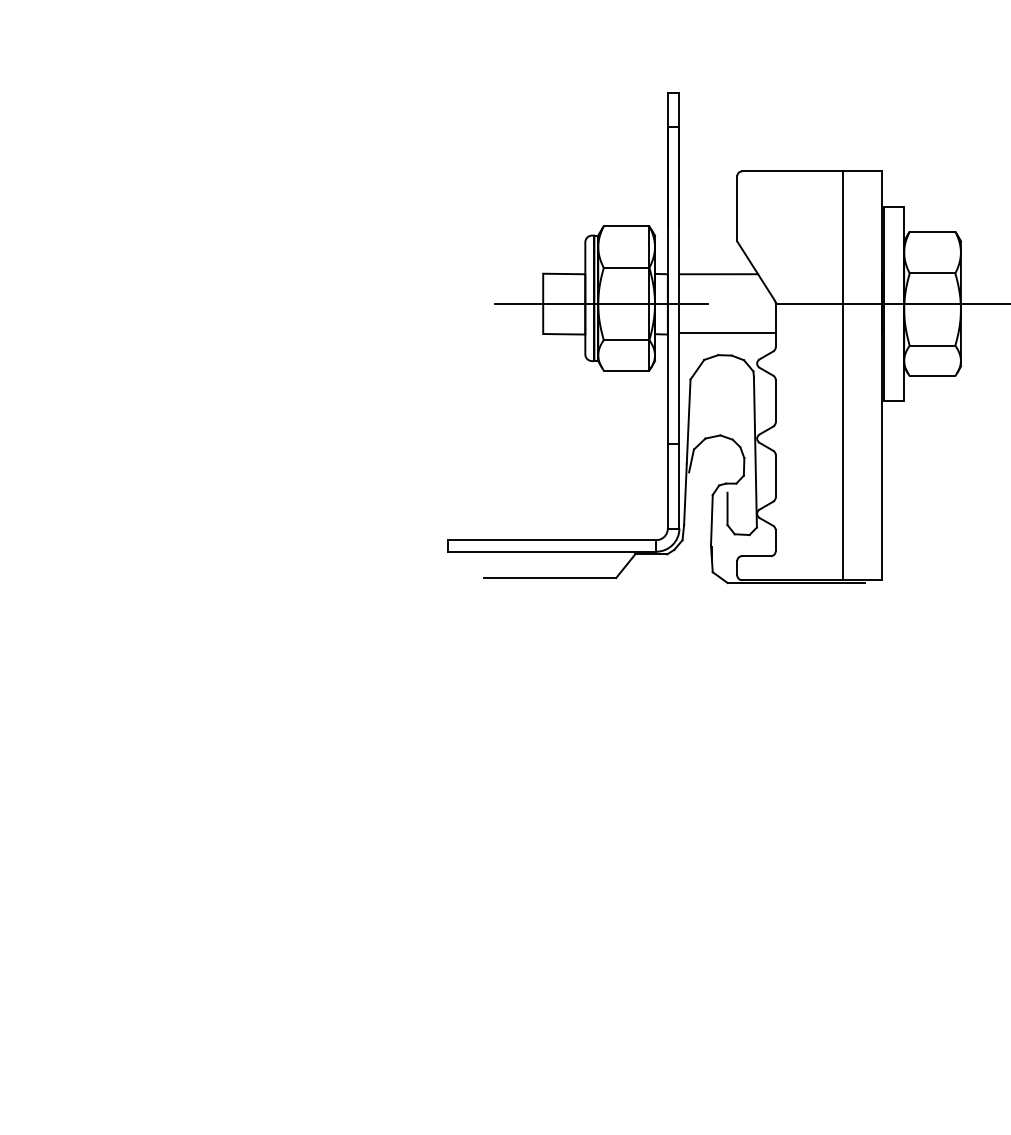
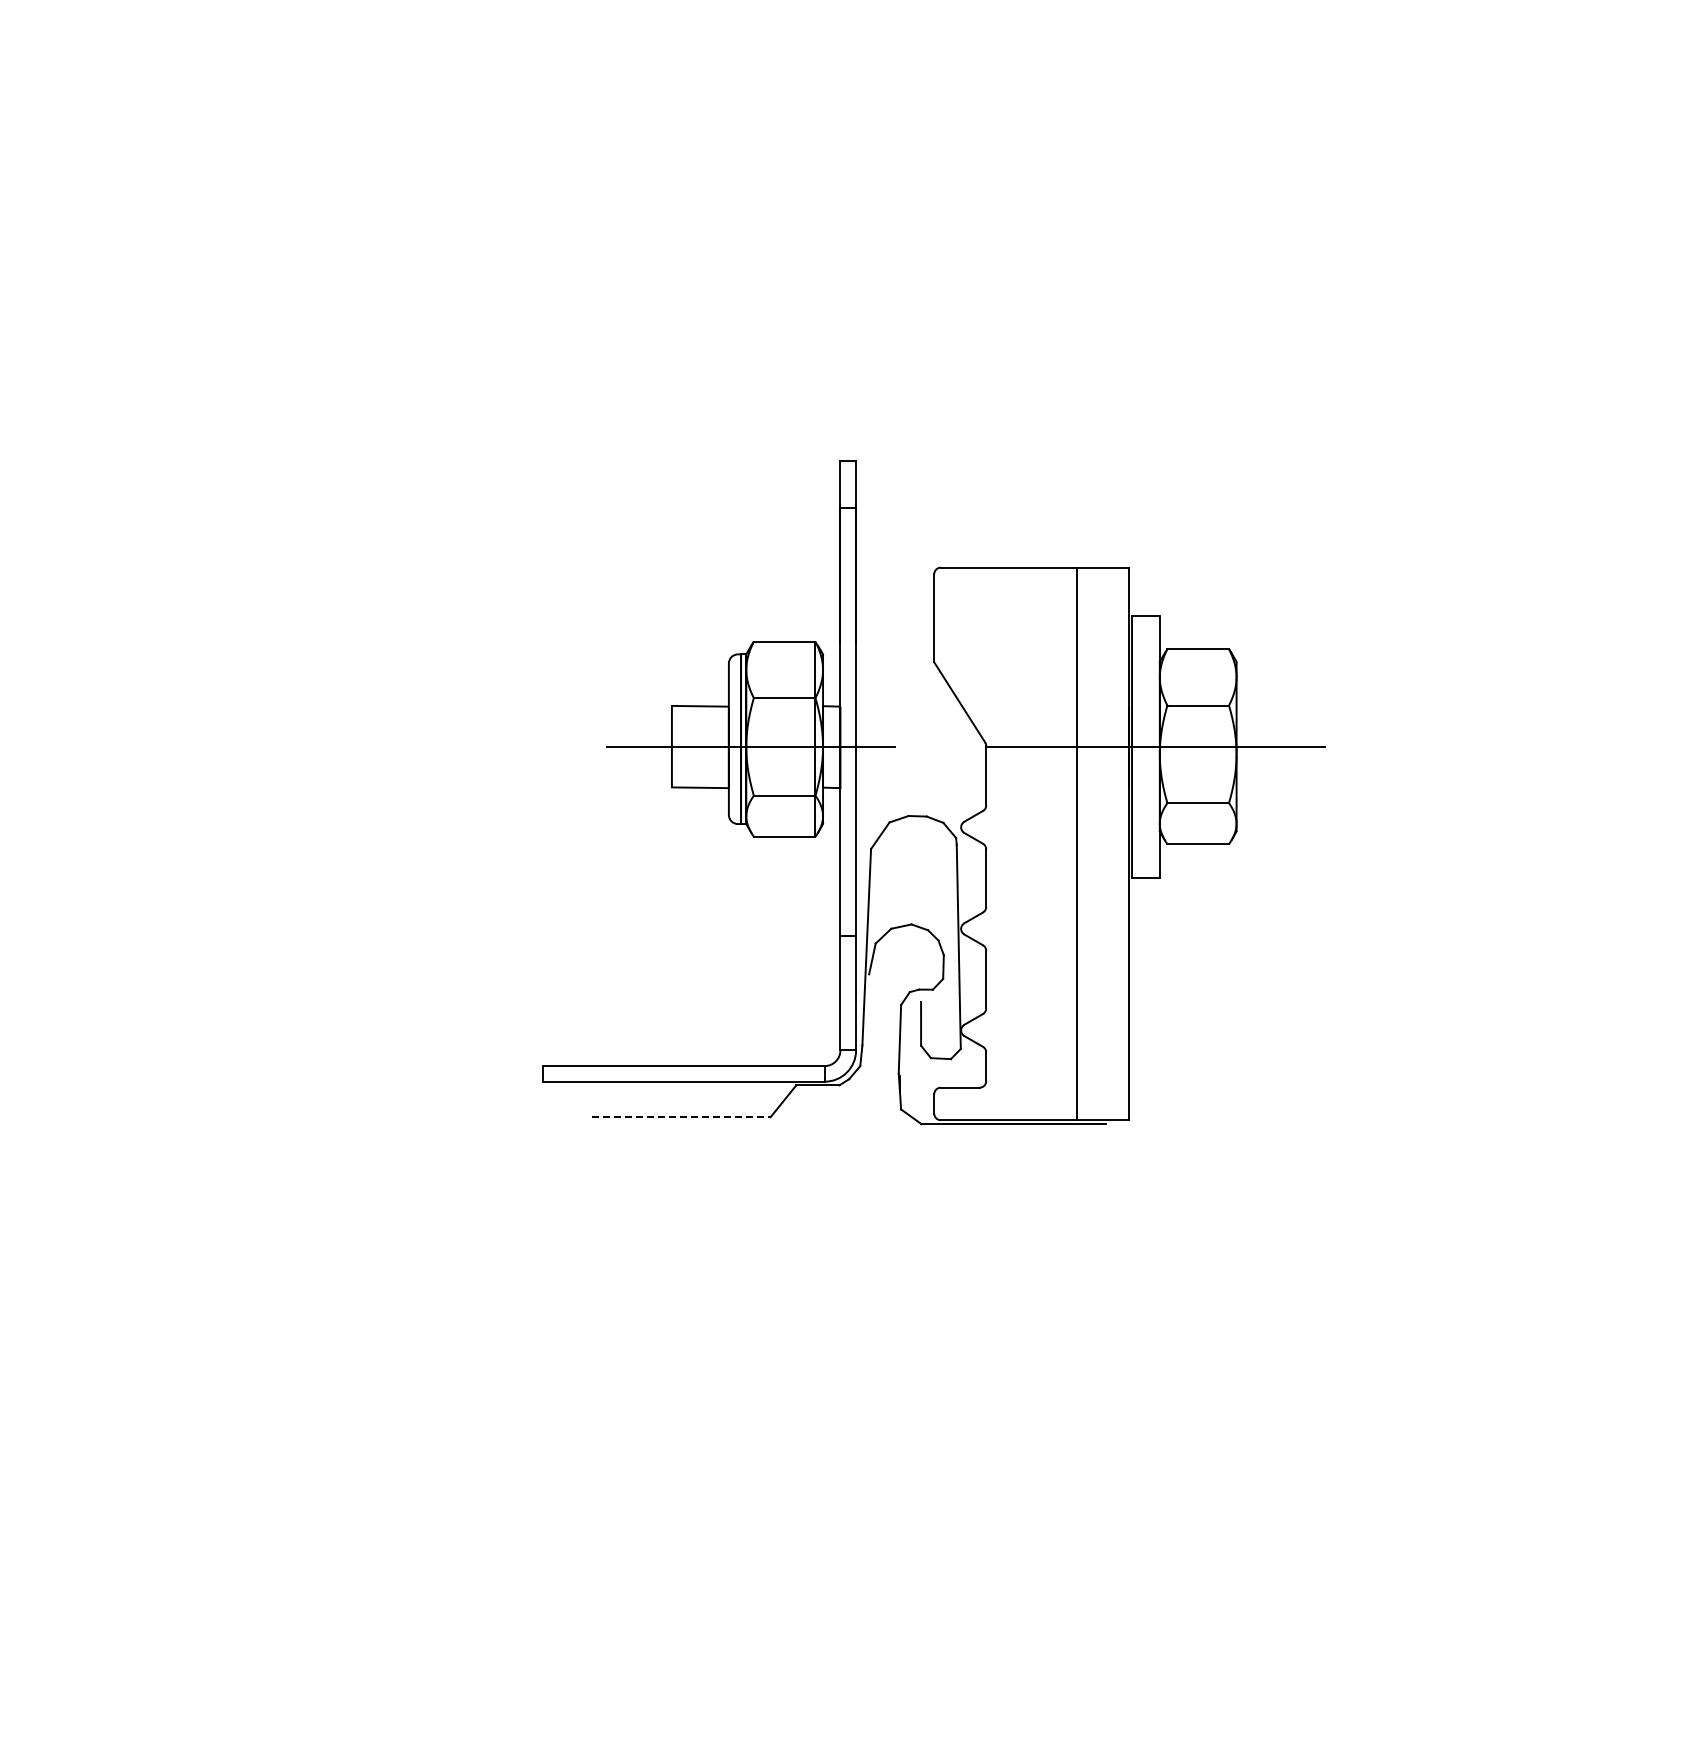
line: (718, 274) -> (909, 706), removed
line: (727, 333) -> (921, 786), removed
line: (550, 578) -> (681, 1117), solid -> dashed

